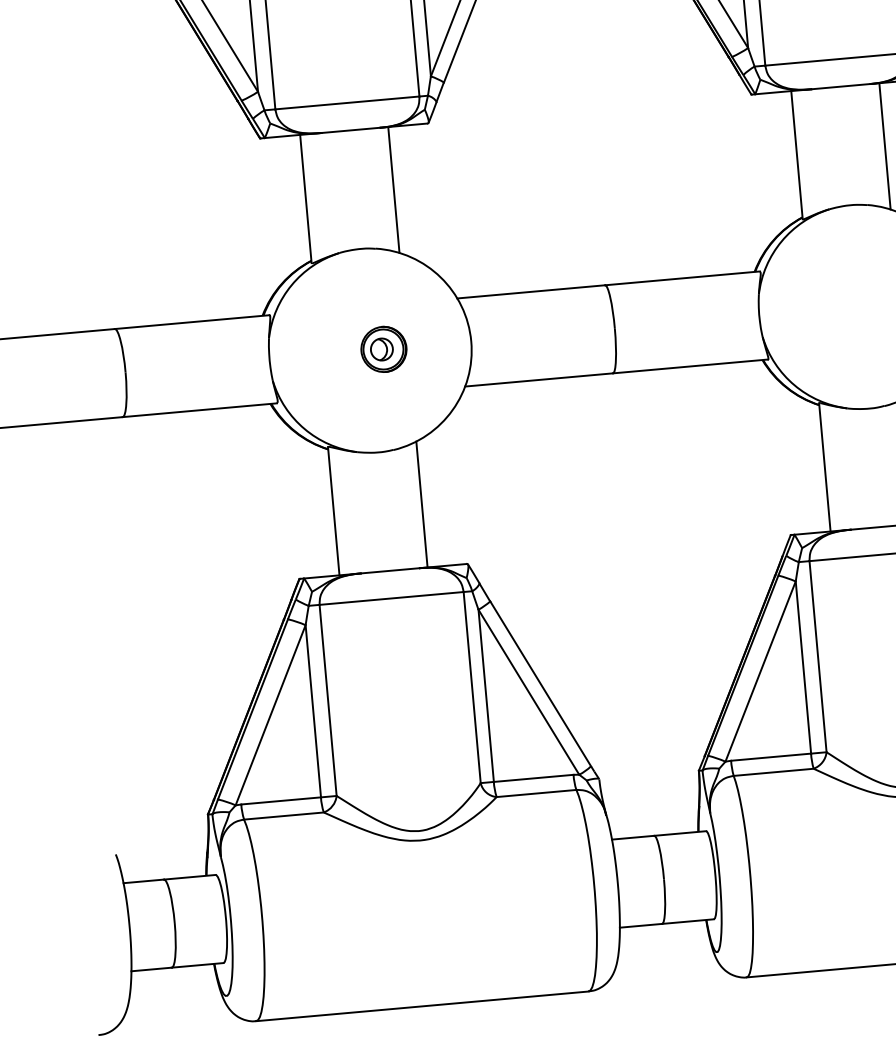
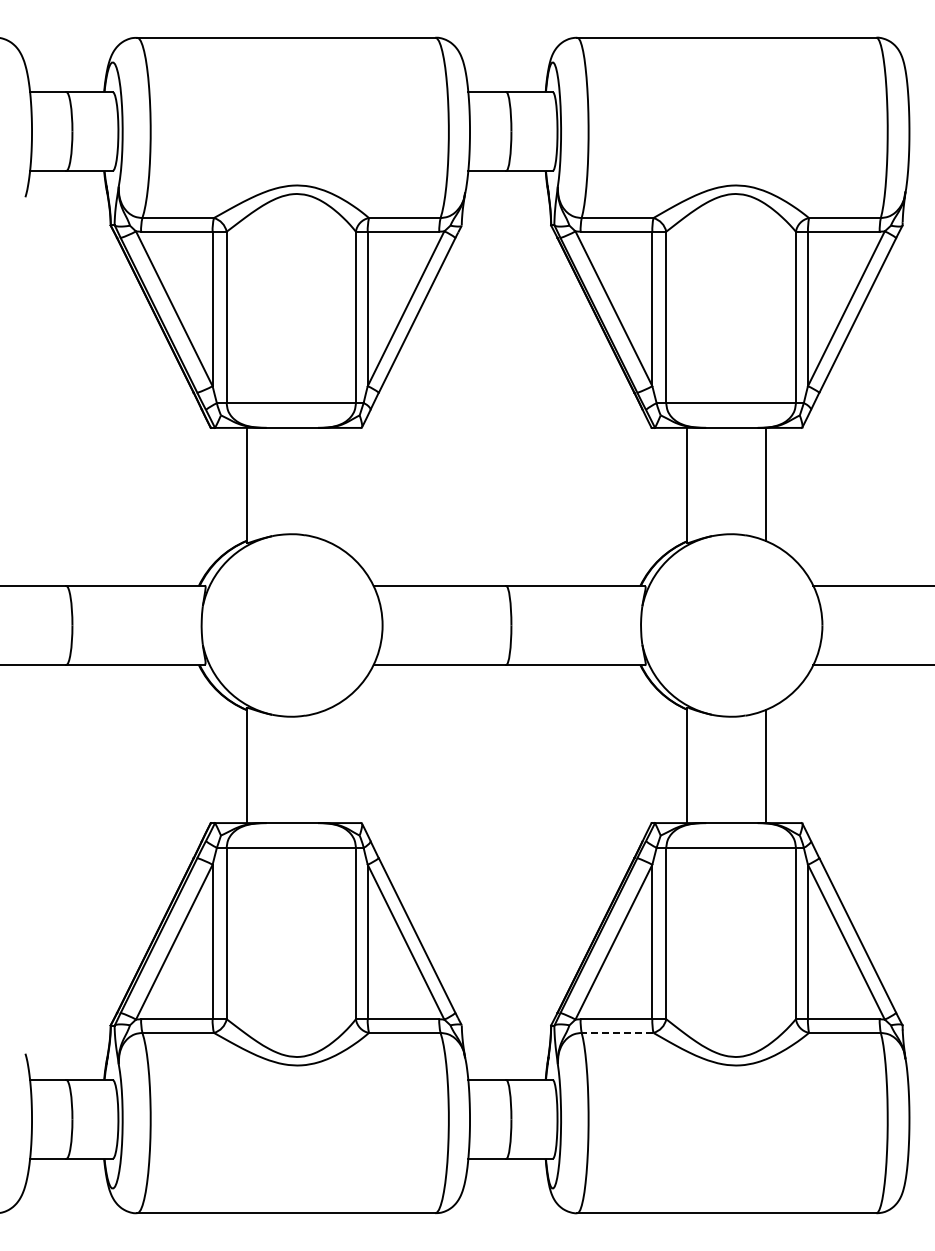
line: (393, 189) -> (325, 483), removed
part: (384, 349) -> (304, 625), removed
line: (421, 504) -> (325, 766), removed
line: (773, 771) -> (617, 1032), solid -> dashed

